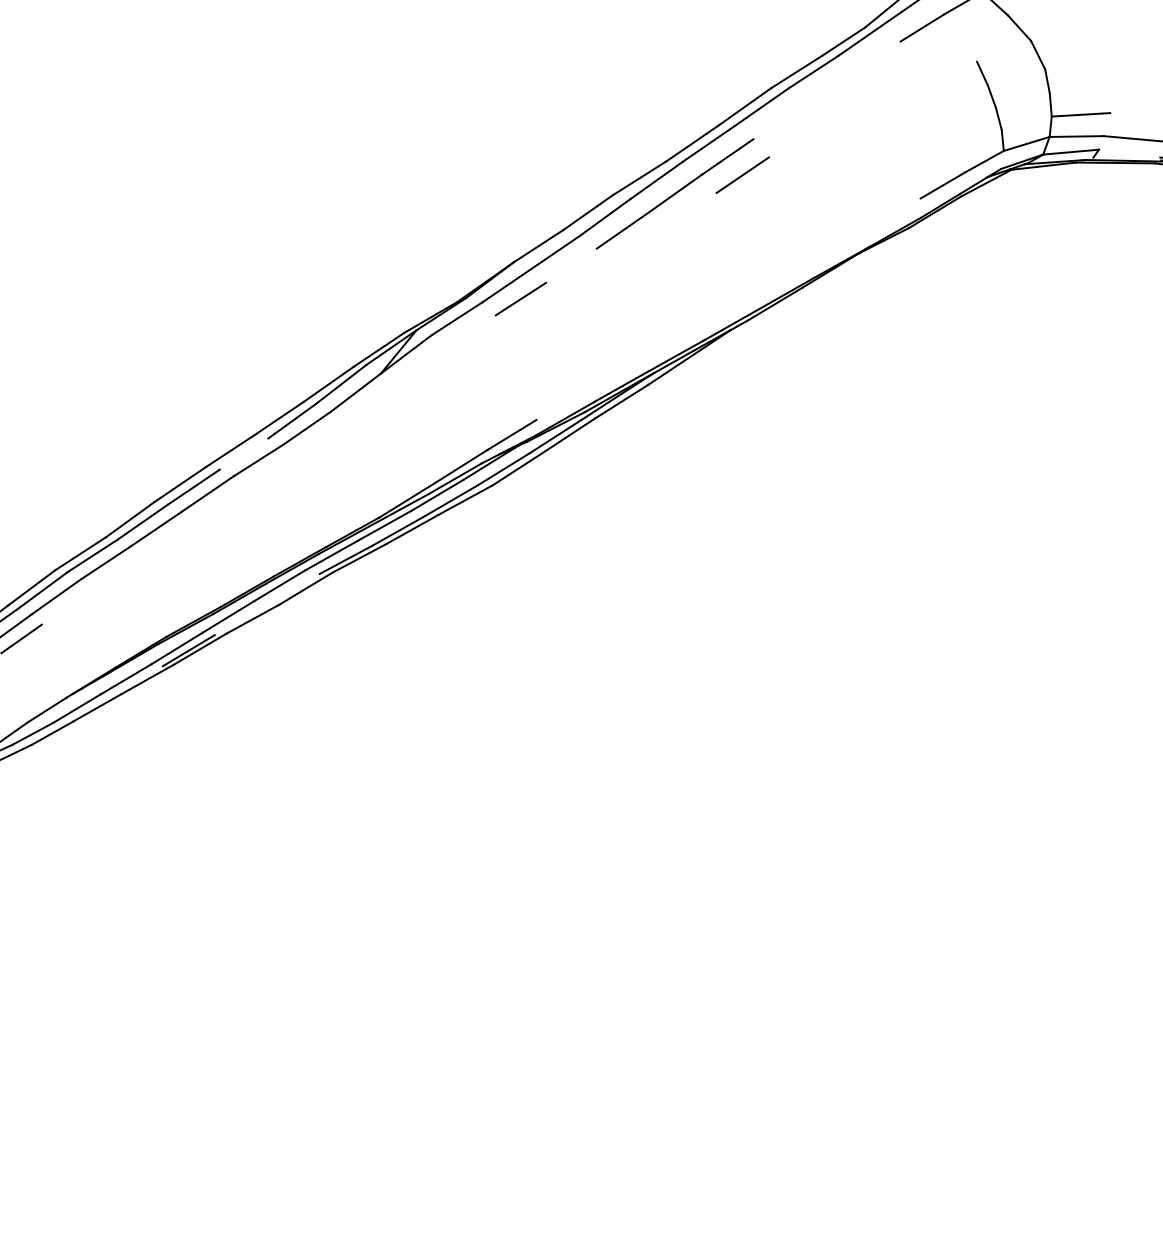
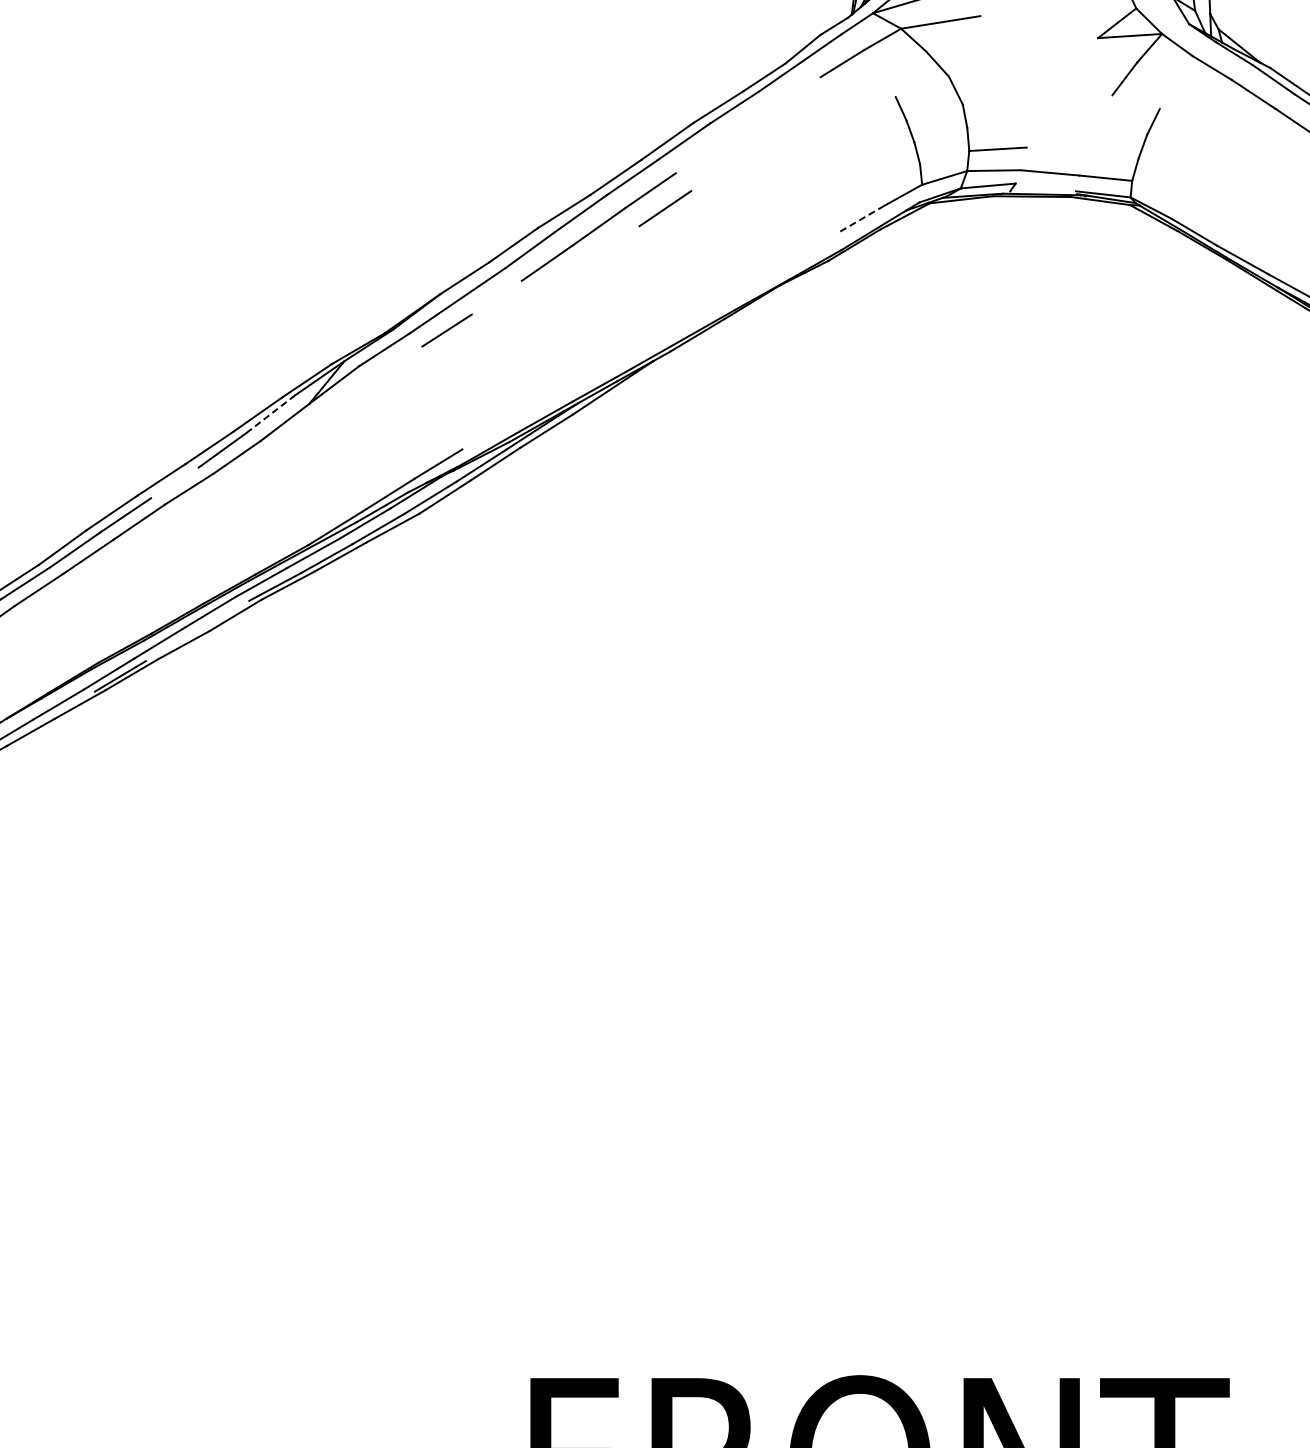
line: (942, 185) -> (861, 218), solid -> dashed
line: (341, 384) -> (270, 414), solid -> dashed

